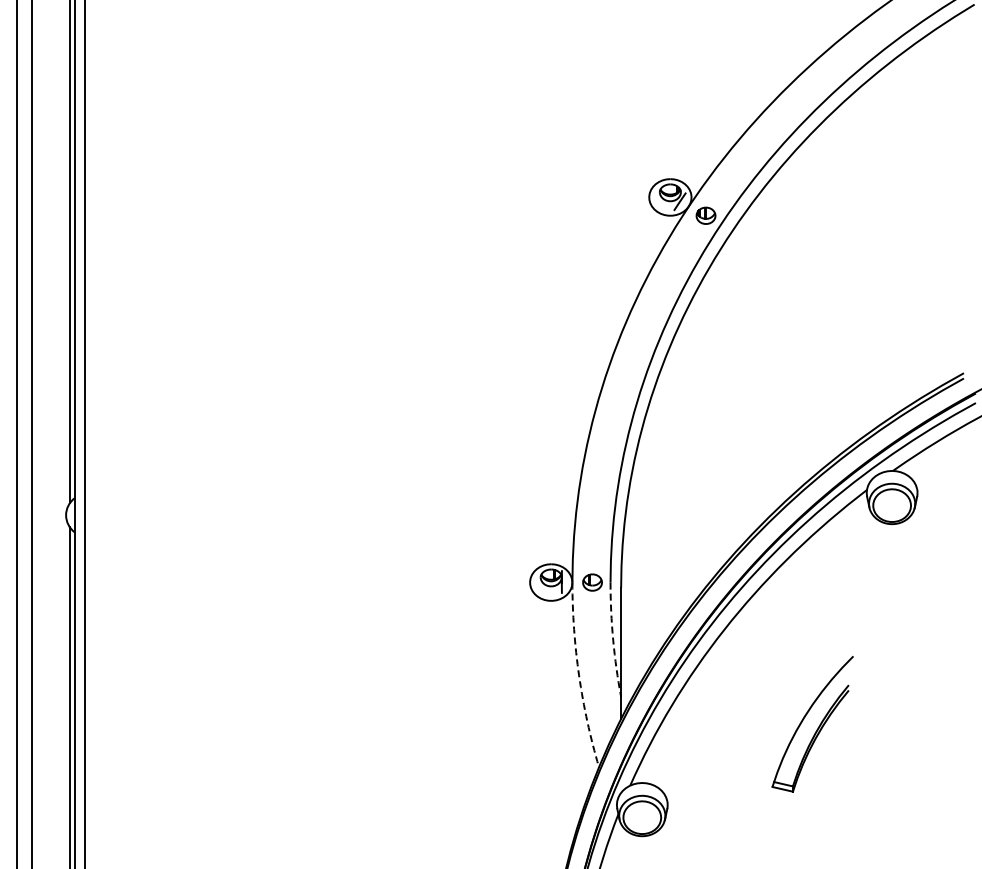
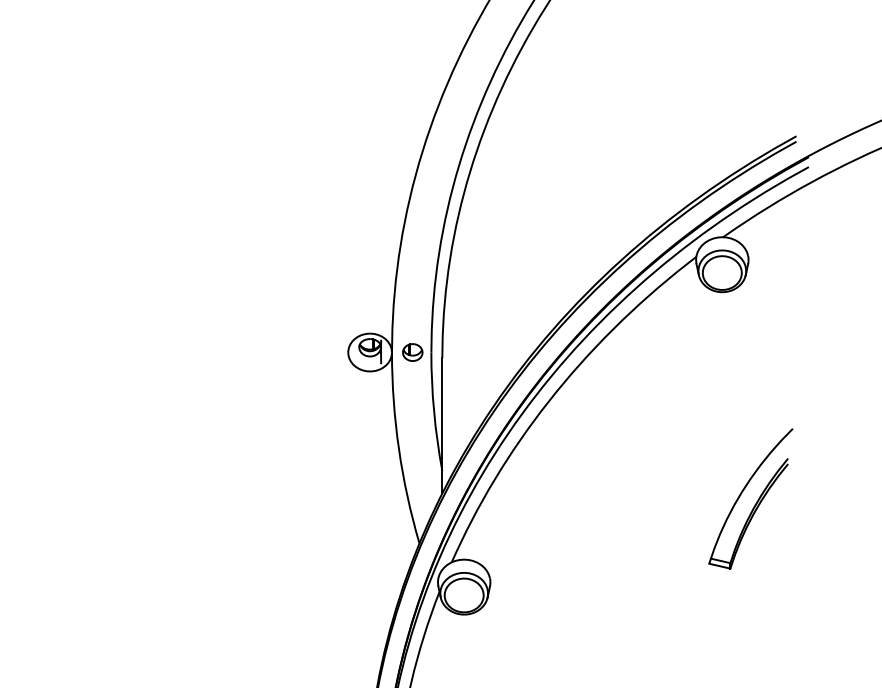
arc: (613, 640) -> (434, 412), dashed -> solid
arc: (579, 675) -> (399, 448), dashed -> solid
part: (812, 724) -> (750, 499), moved

